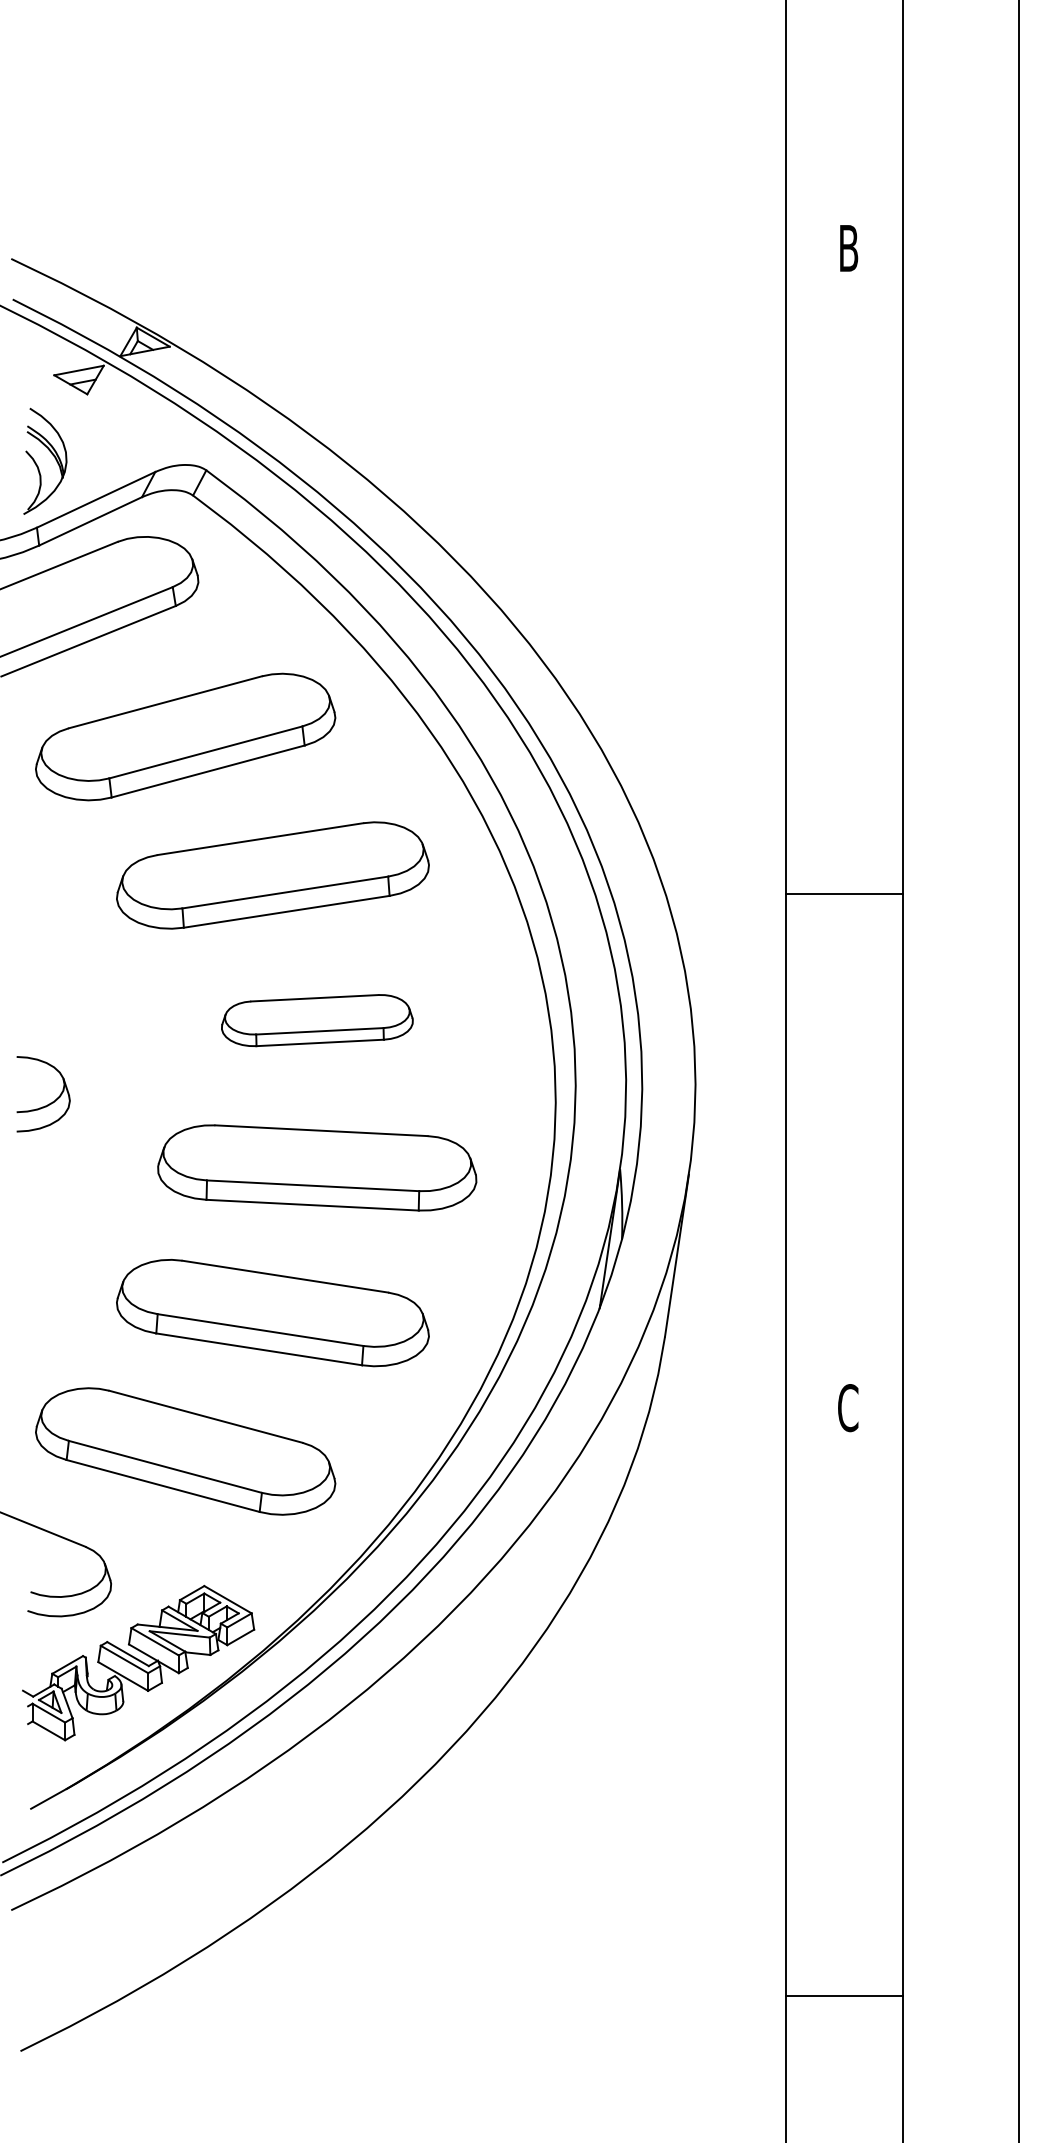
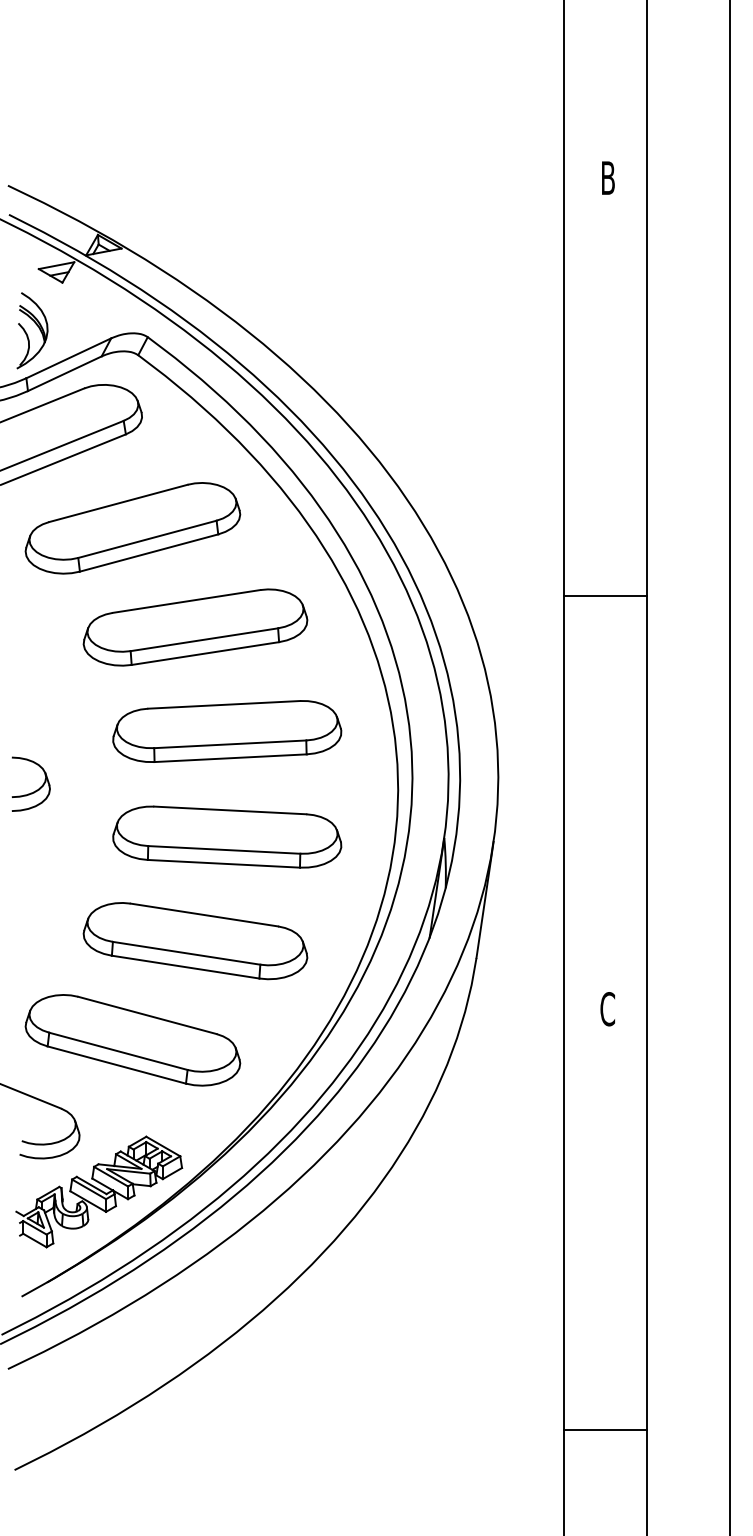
line: (843, 893) -> (604, 595), moved
part: (317, 1020) -> (227, 731), size x1.67

